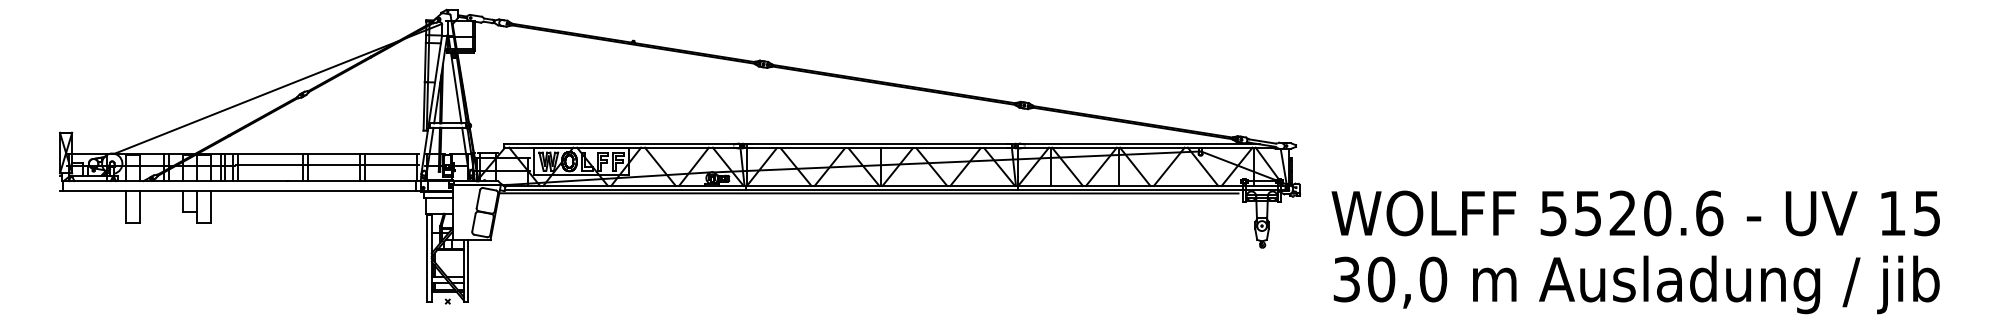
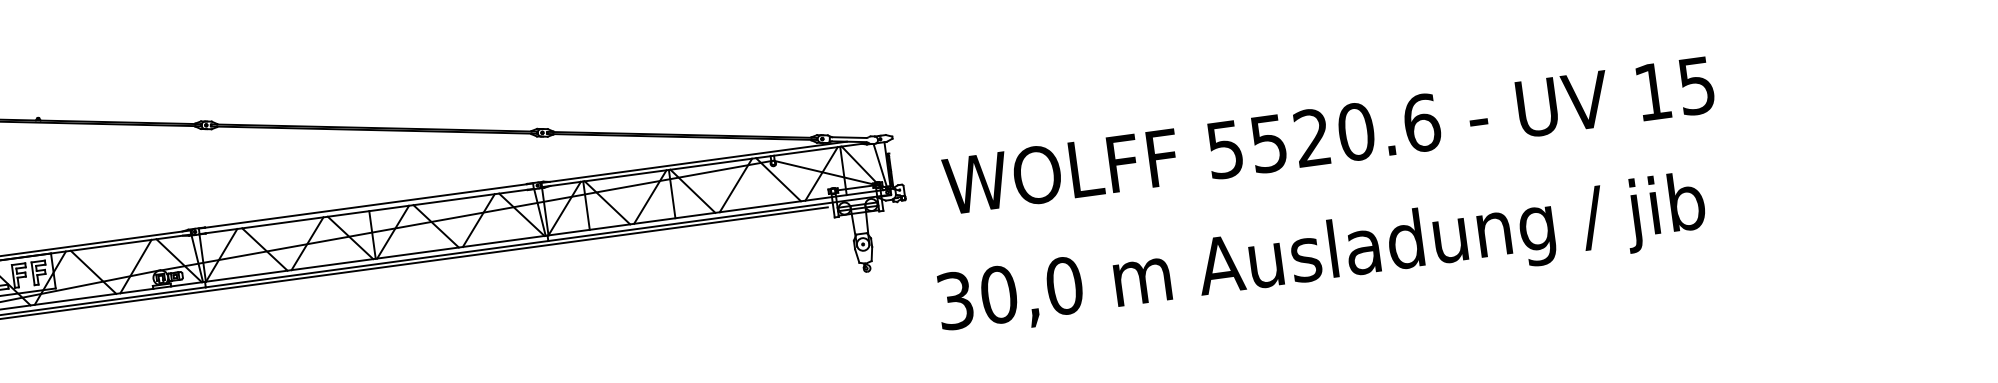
text: (1635, 213) -> (1328, 135), moved
text: (1636, 284) -> (1321, 257), moved

